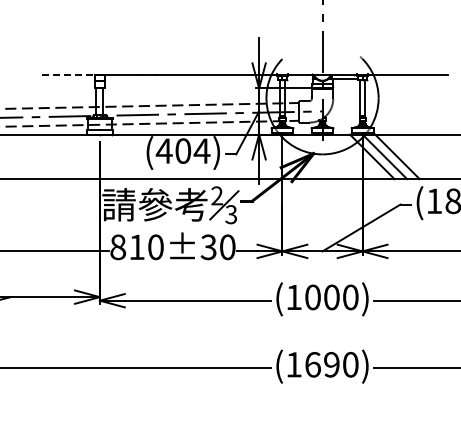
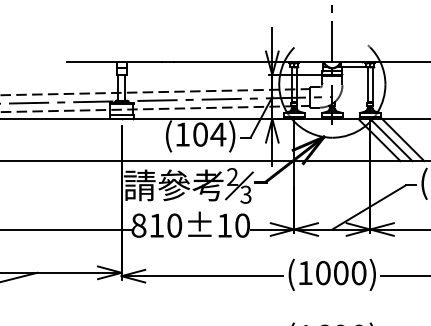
line: (68, 74) -> (91, 62), dashed -> solid
text: (163, 150) -> (181, 134), (404) -> (104)
text: (208, 247) -> (224, 225), 810±30 -> 810±10

